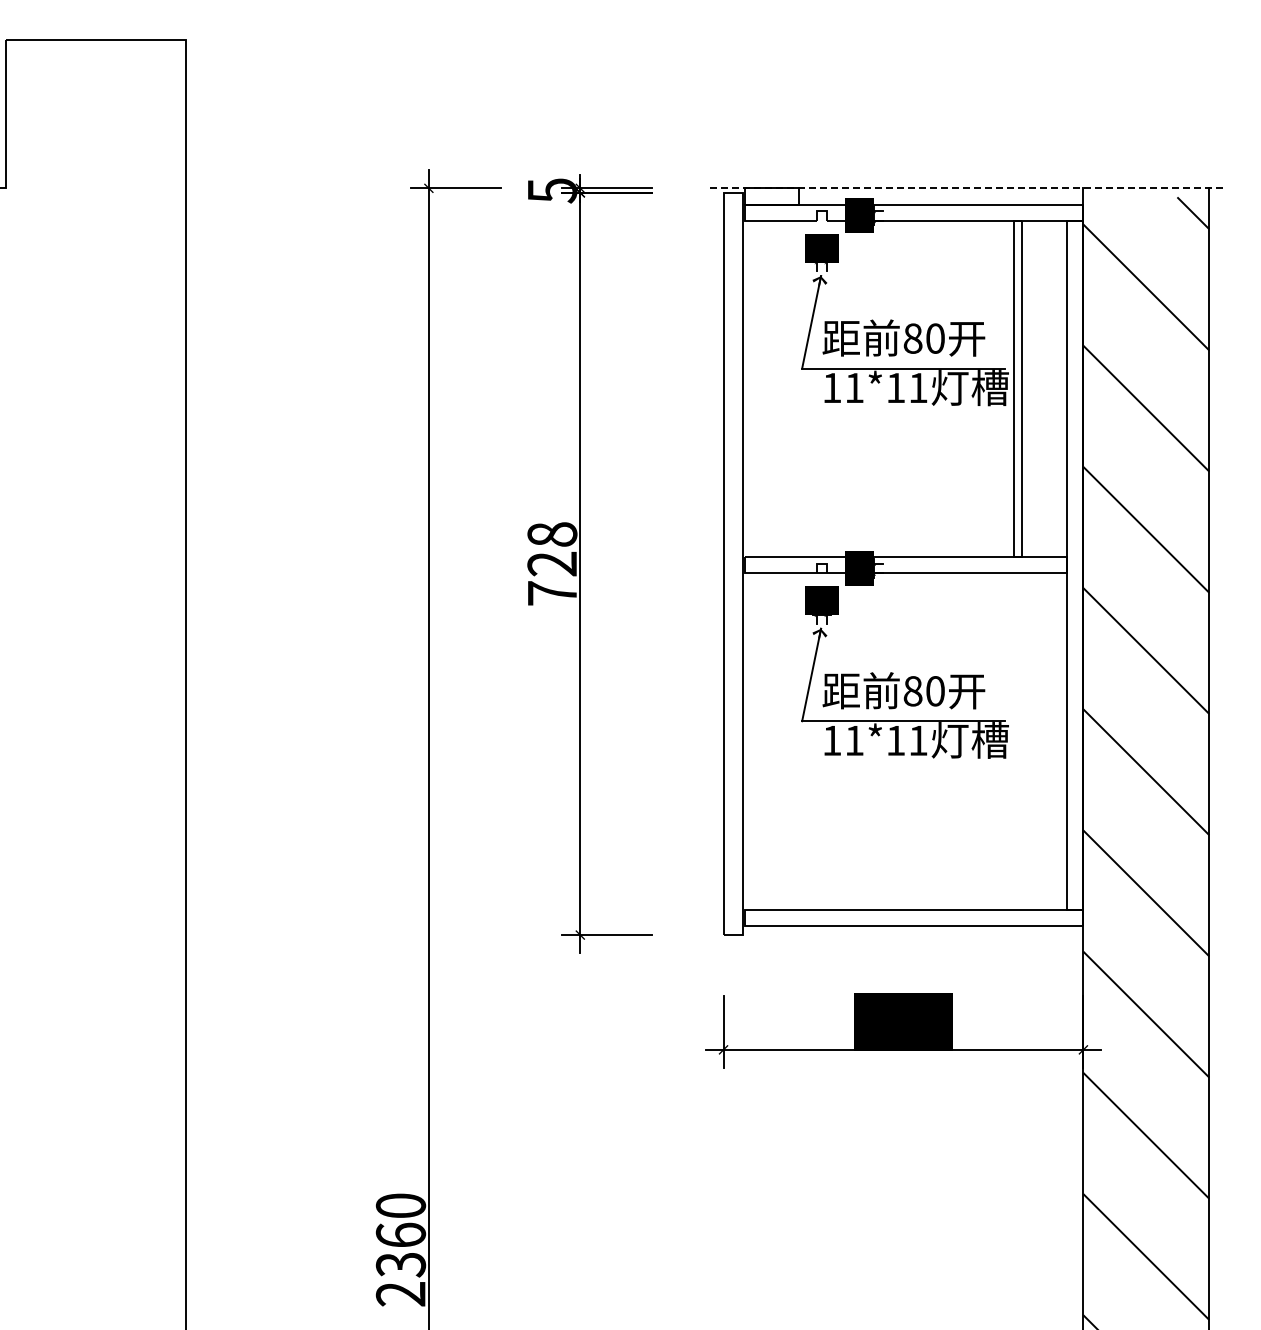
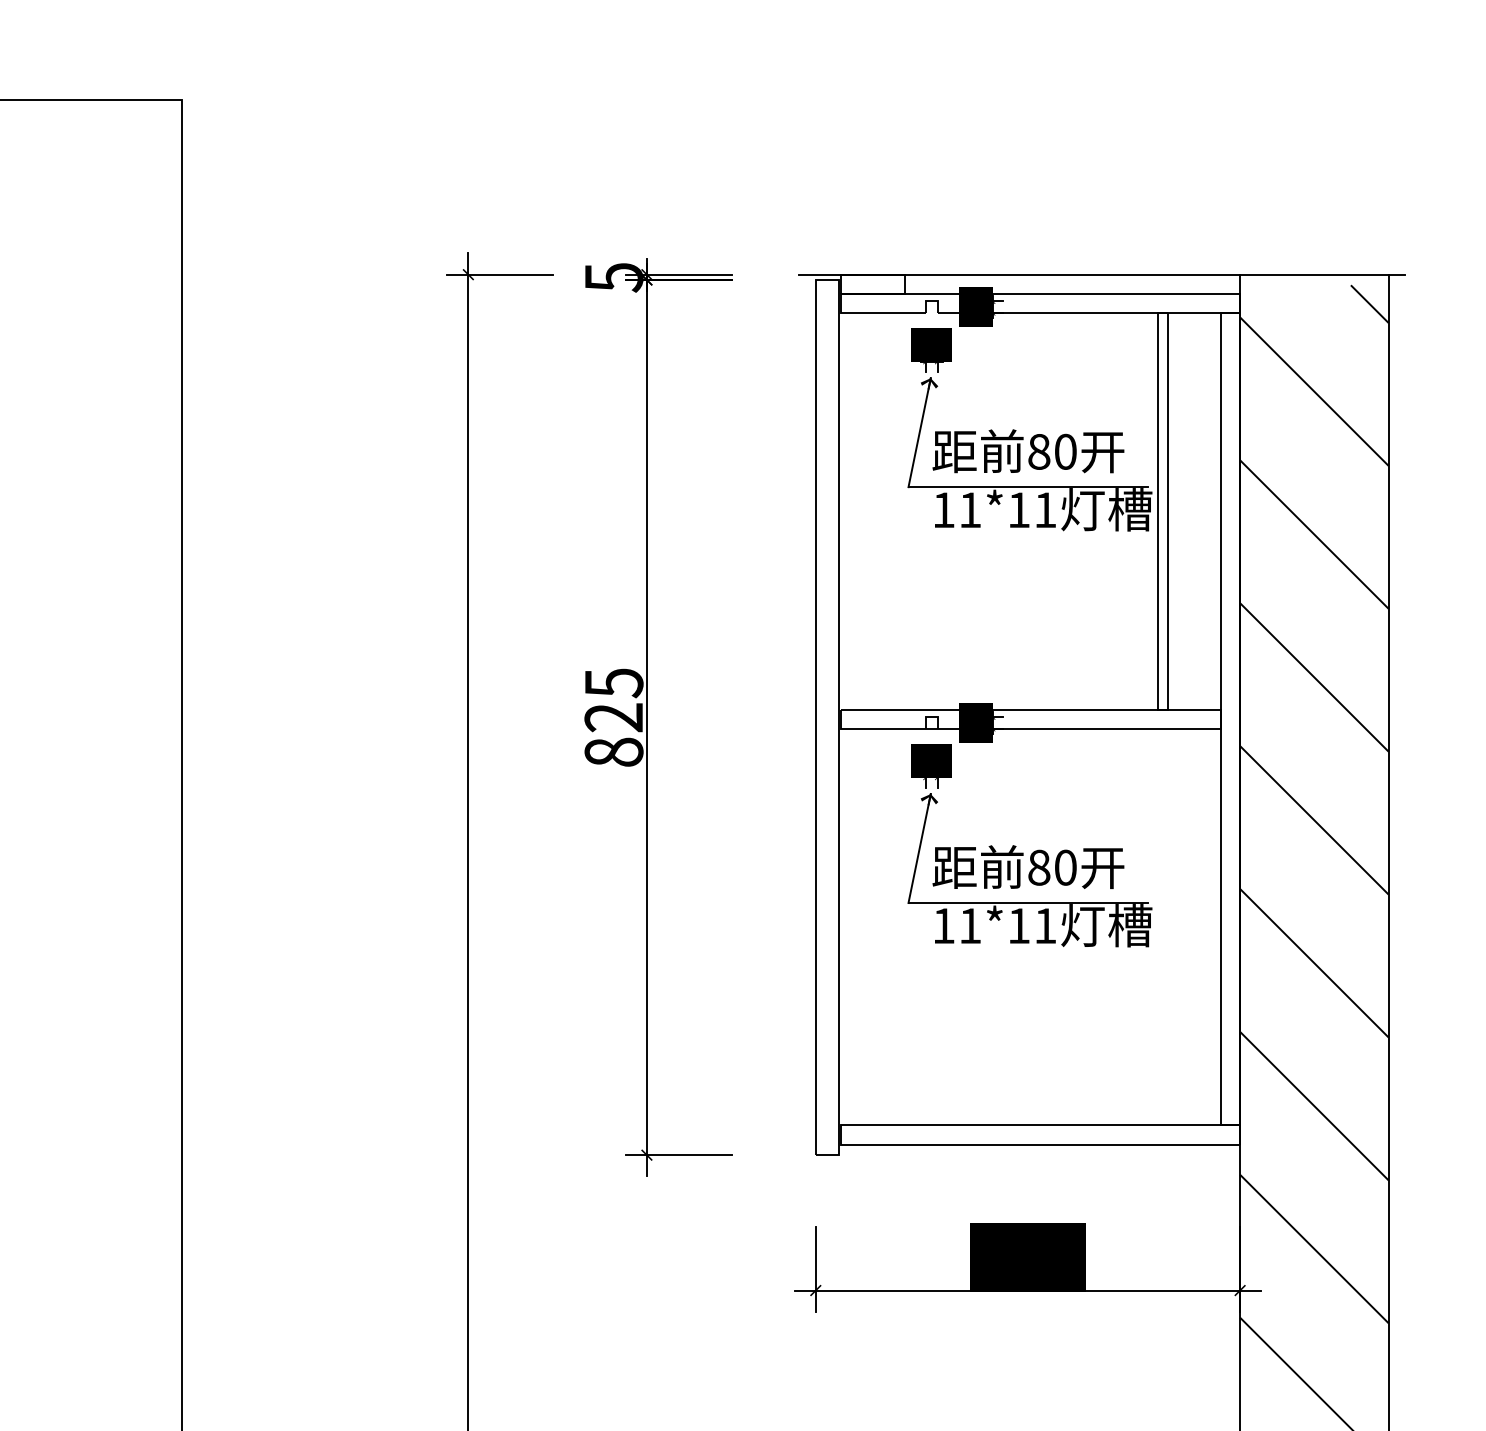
line: (966, 188) -> (1102, 274), dashed -> solid
text: (552, 563) -> (614, 717), 728 -> 825

